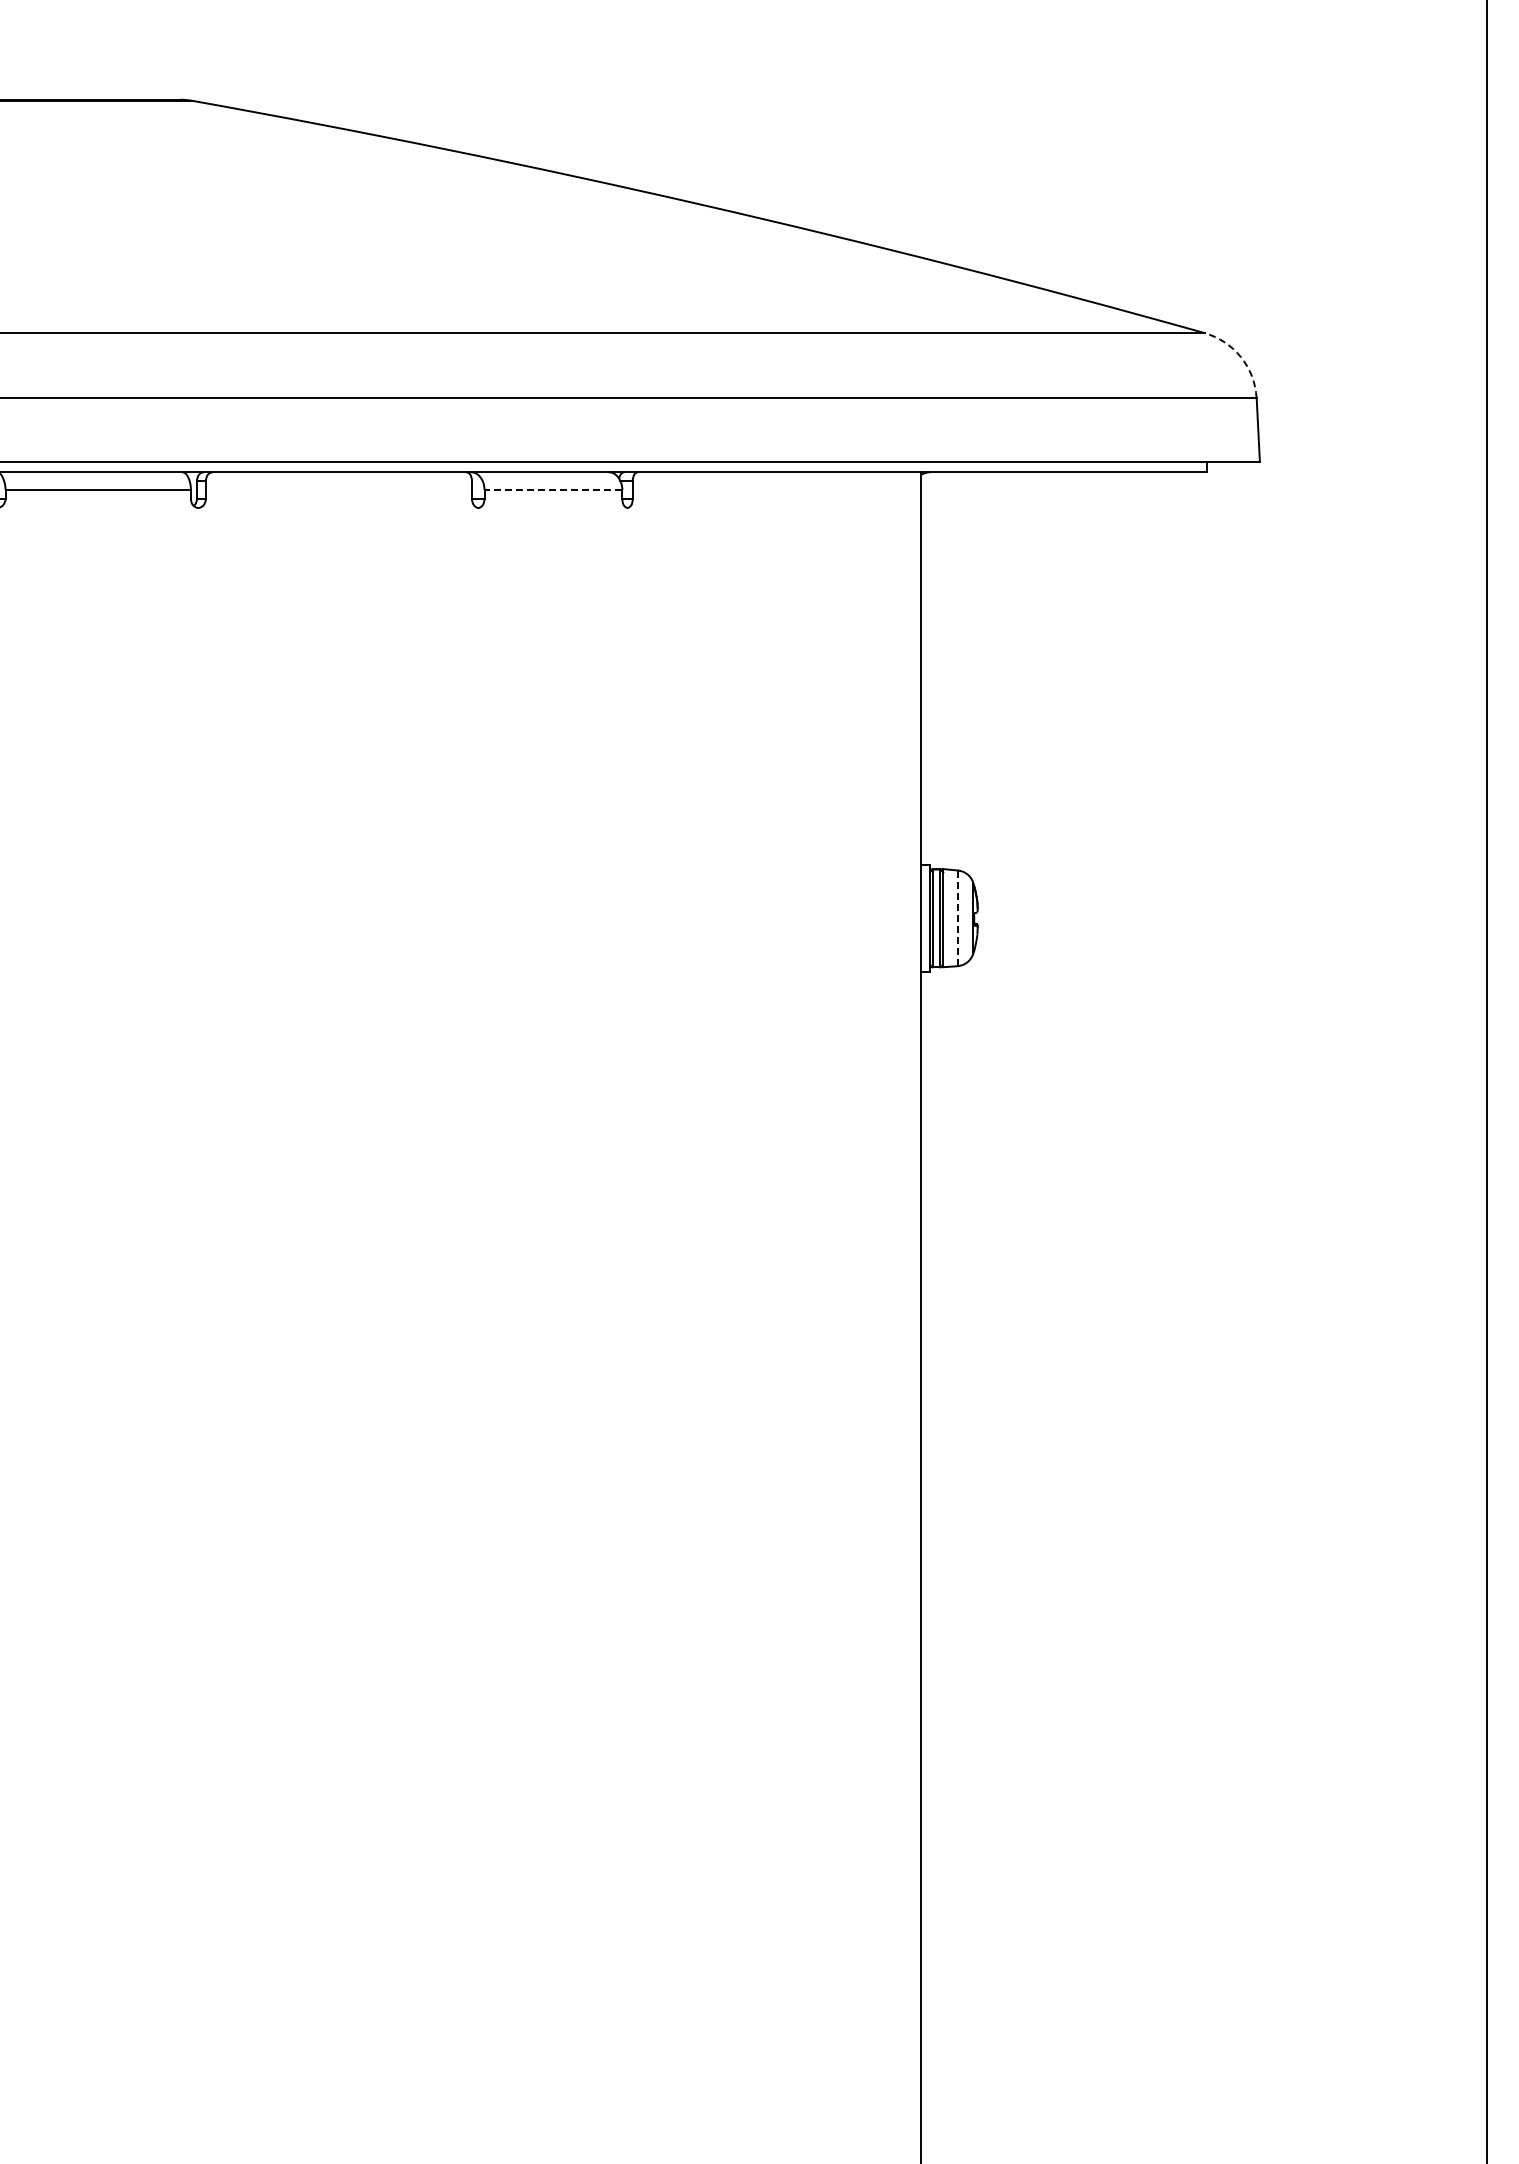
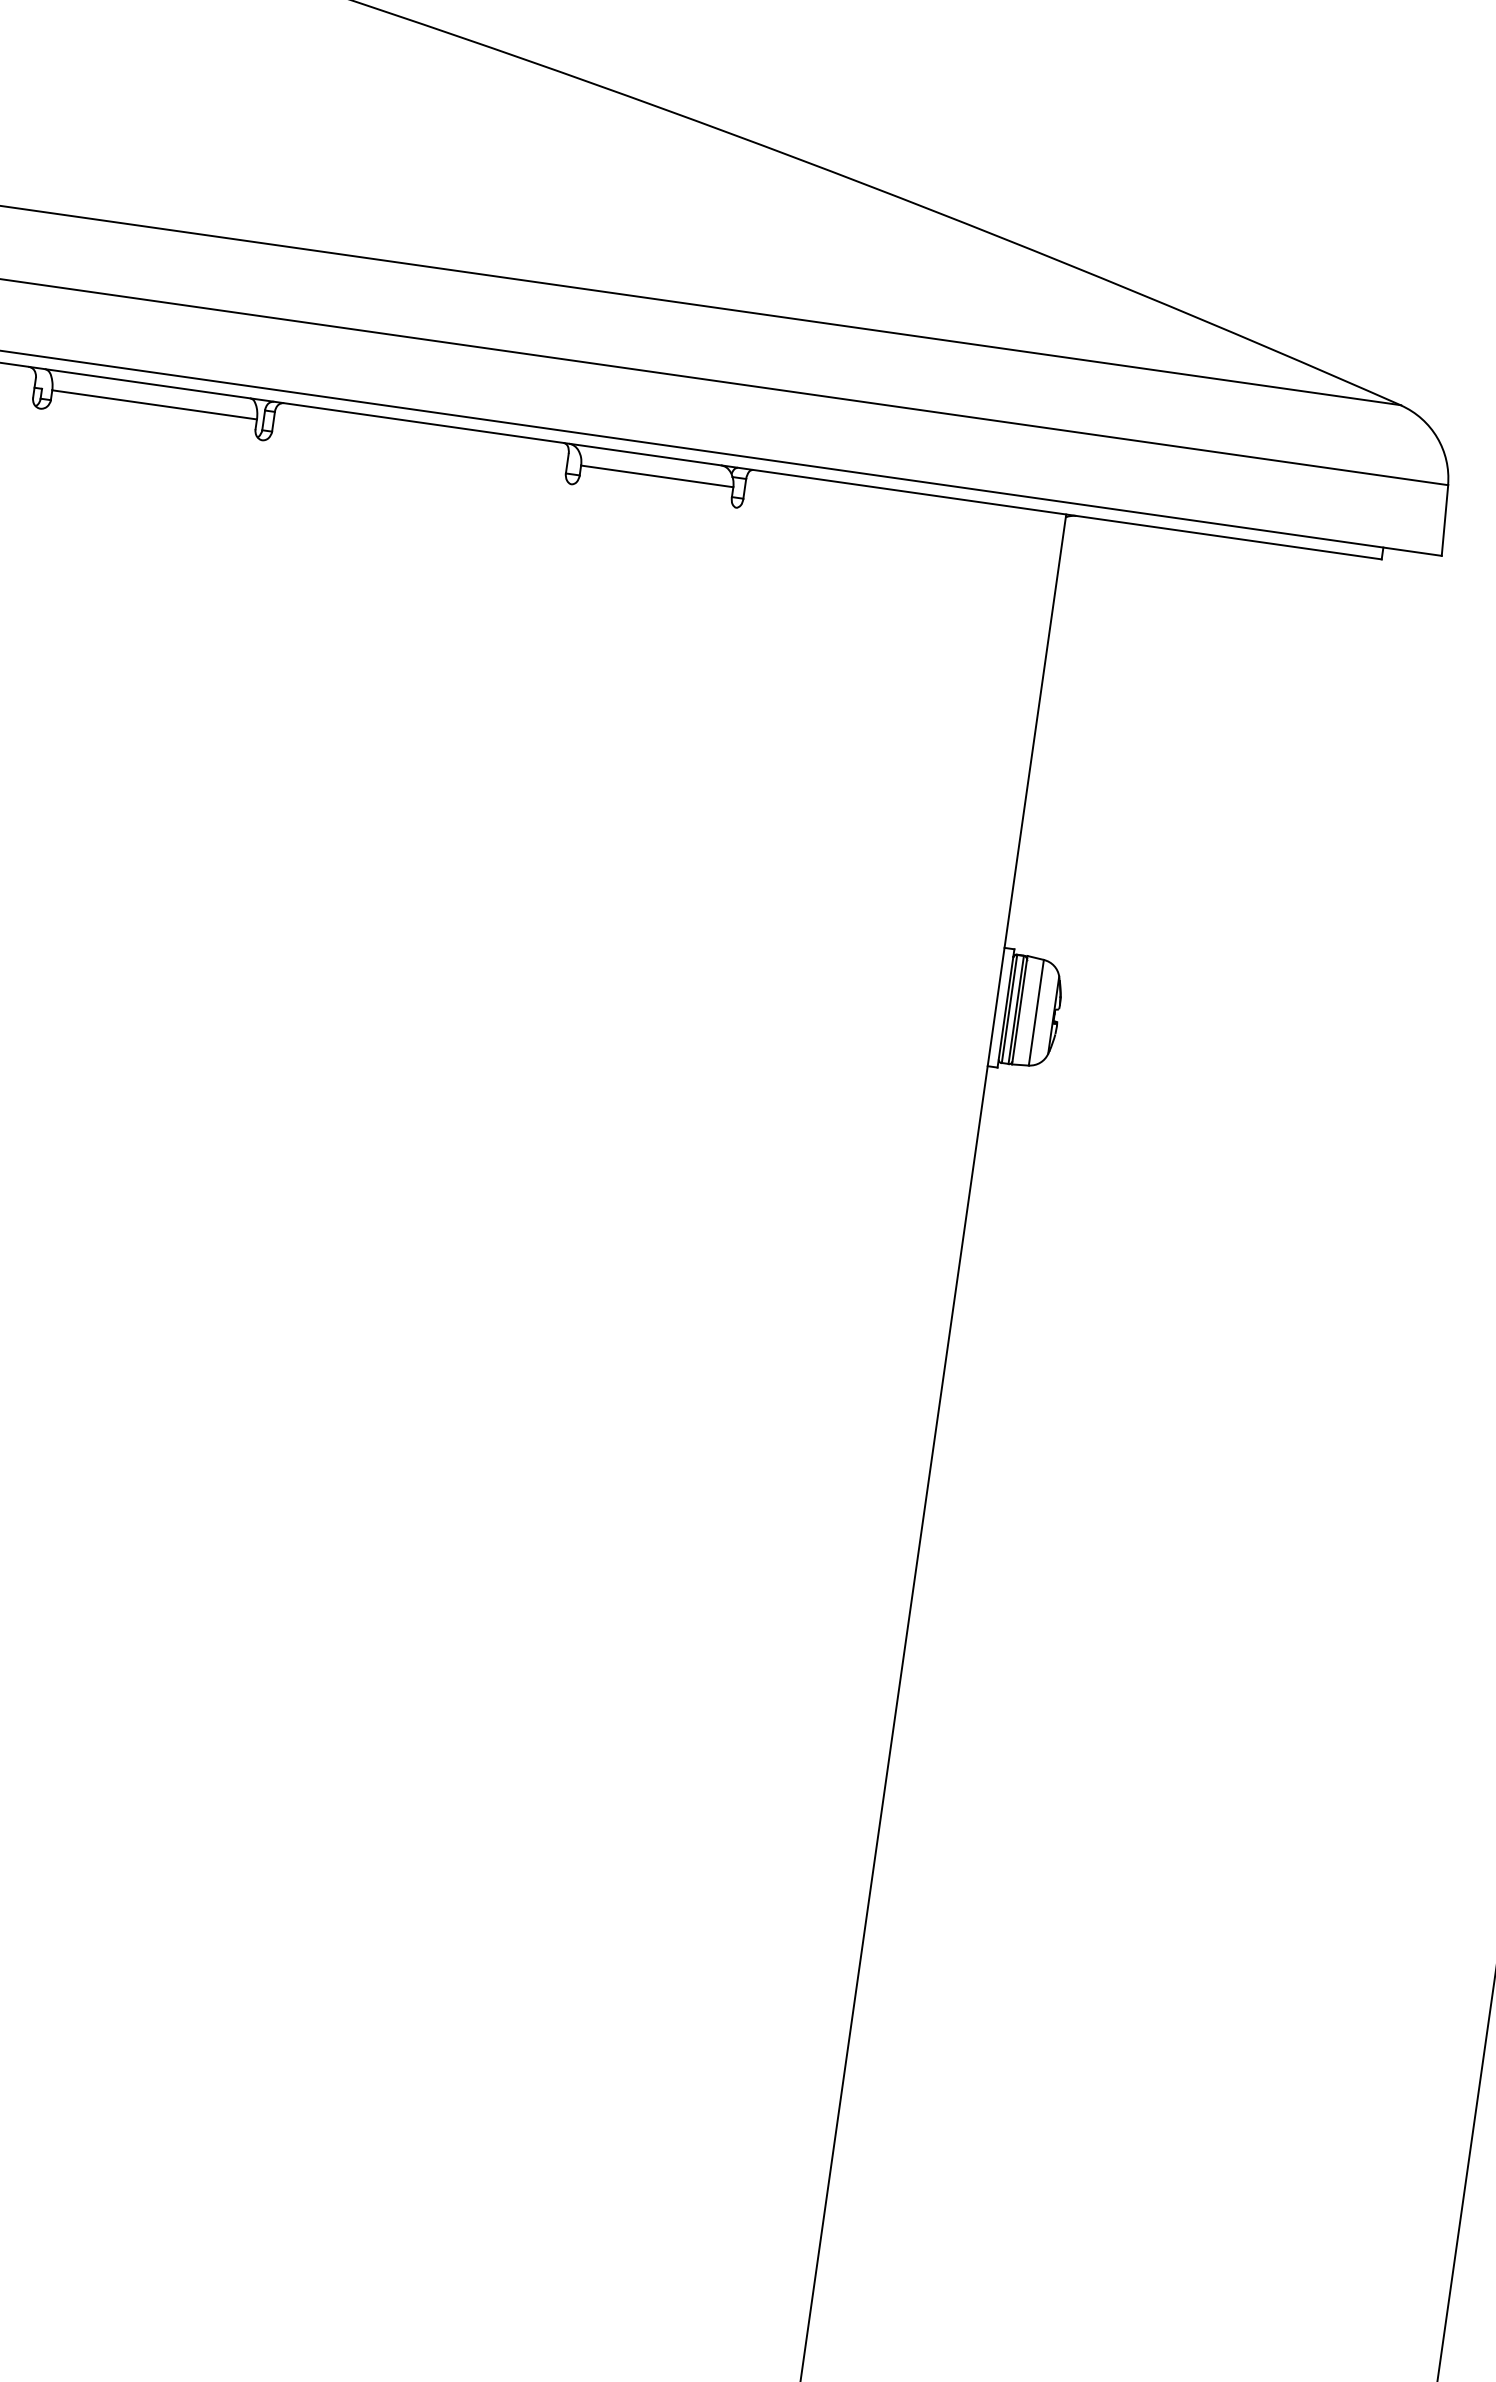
arc: (1241, 357) -> (1437, 438), dashed -> solid
line: (553, 490) -> (657, 476), dashed -> solid
line: (957, 918) -> (1036, 1012), dashed -> solid

